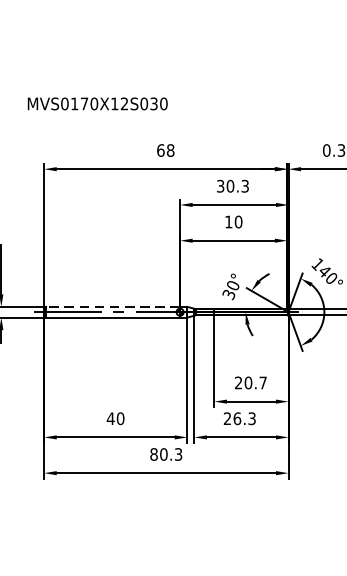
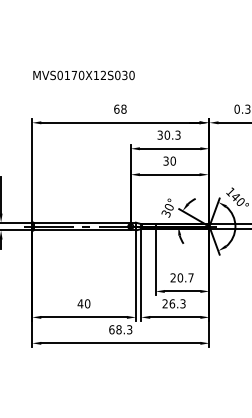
text: (96, 103) -> (83, 75), moved
text: (227, 221) -> (165, 160), 10 -> 30
line: (113, 306) -> (82, 222), dashed -> solid
text: (159, 454) -> (115, 329), 80.3 -> 68.3

